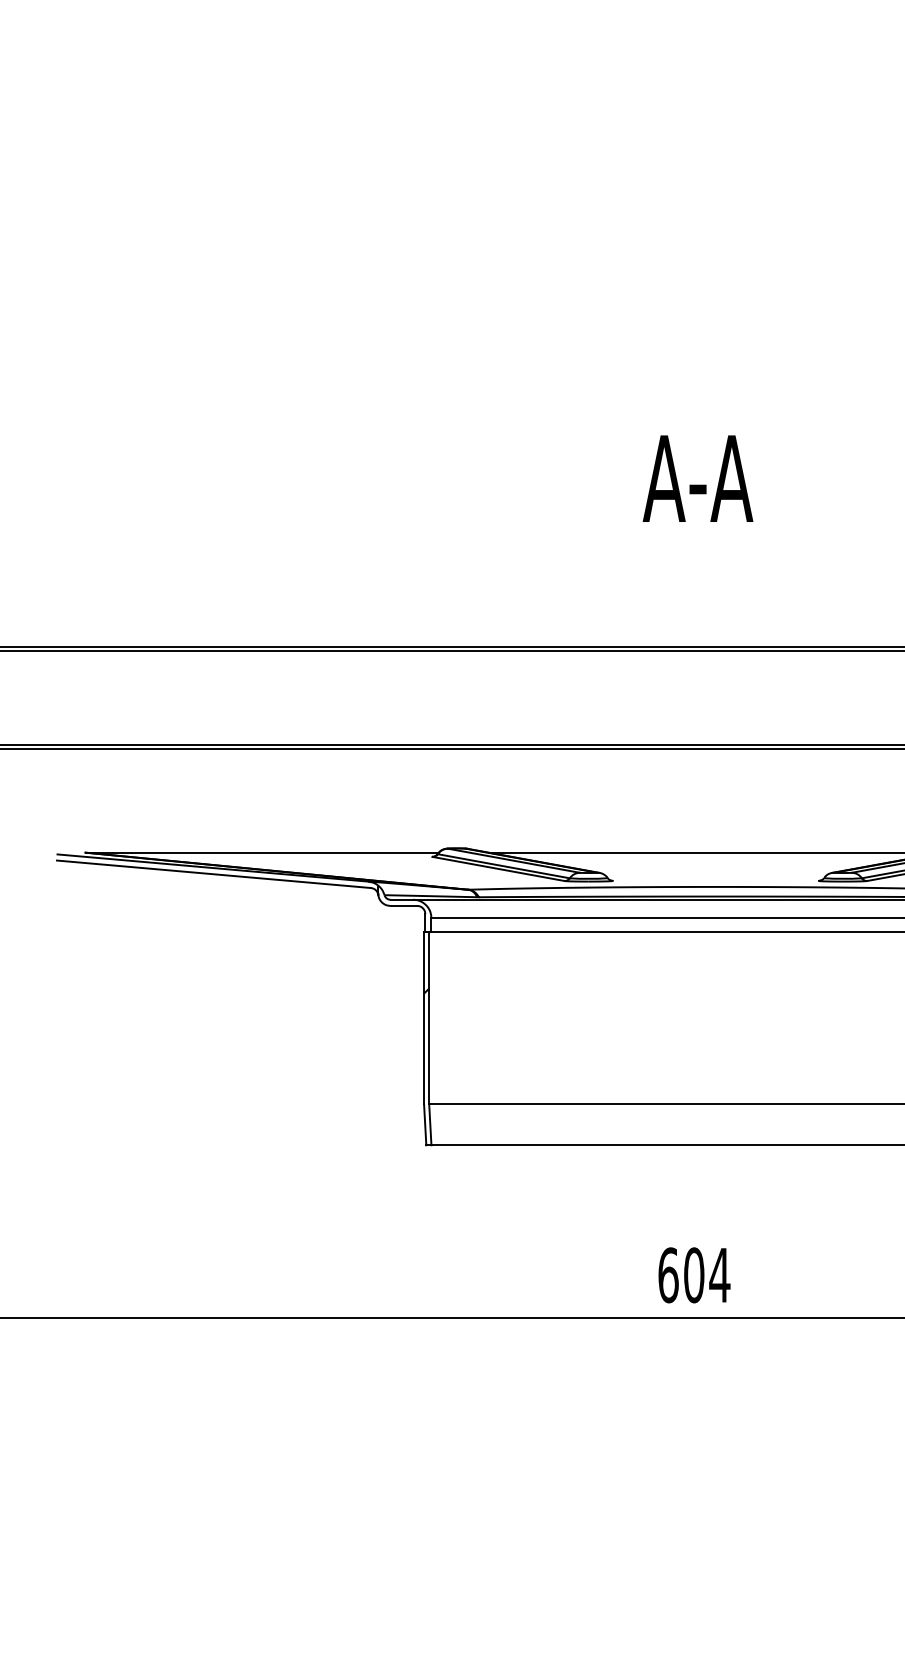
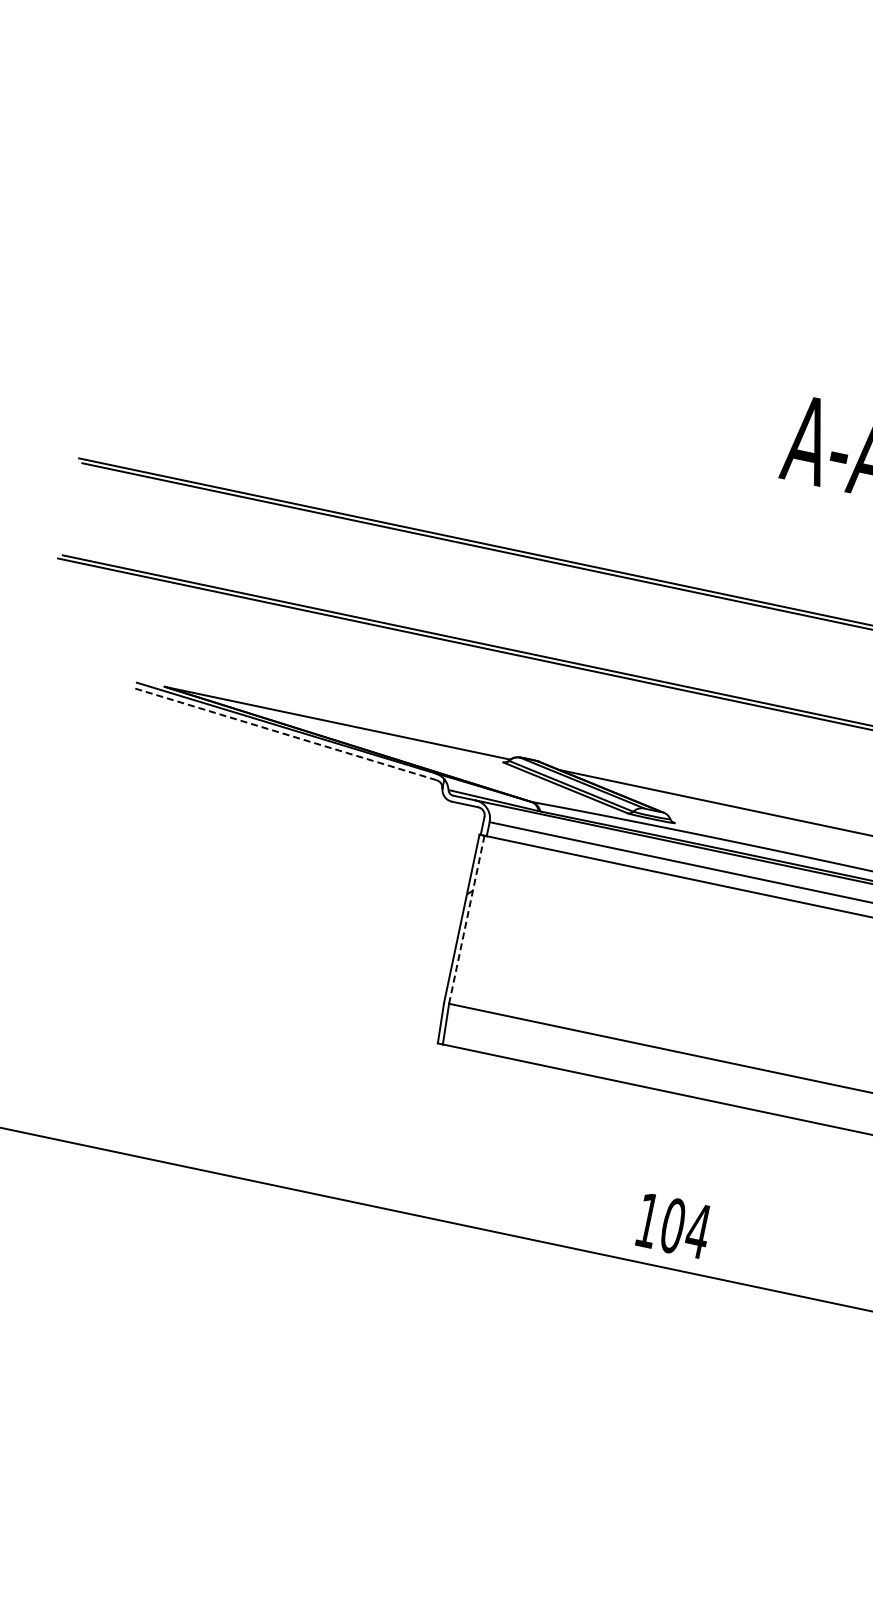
line: (213, 874) -> (285, 734), solid -> dashed
line: (429, 1018) -> (467, 919), solid -> dashed
text: (668, 1275) -> (647, 1220), 604 -> 104

